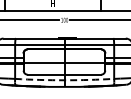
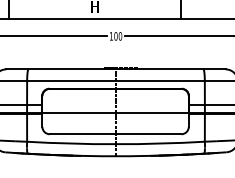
arc: (64, 80) -> (115, 144), dashed -> solid

